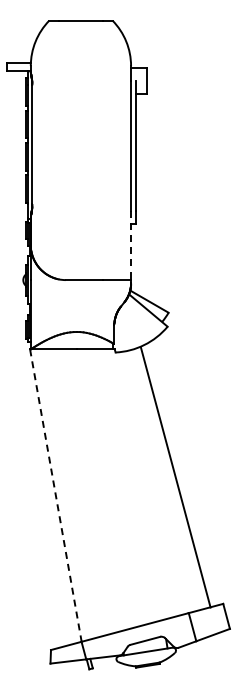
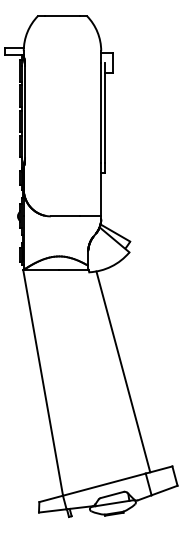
line: (131, 245) -> (101, 189), dashed -> solid
line: (175, 477) -> (123, 371), moved
line: (55, 496) -> (42, 383), dashed -> solid

